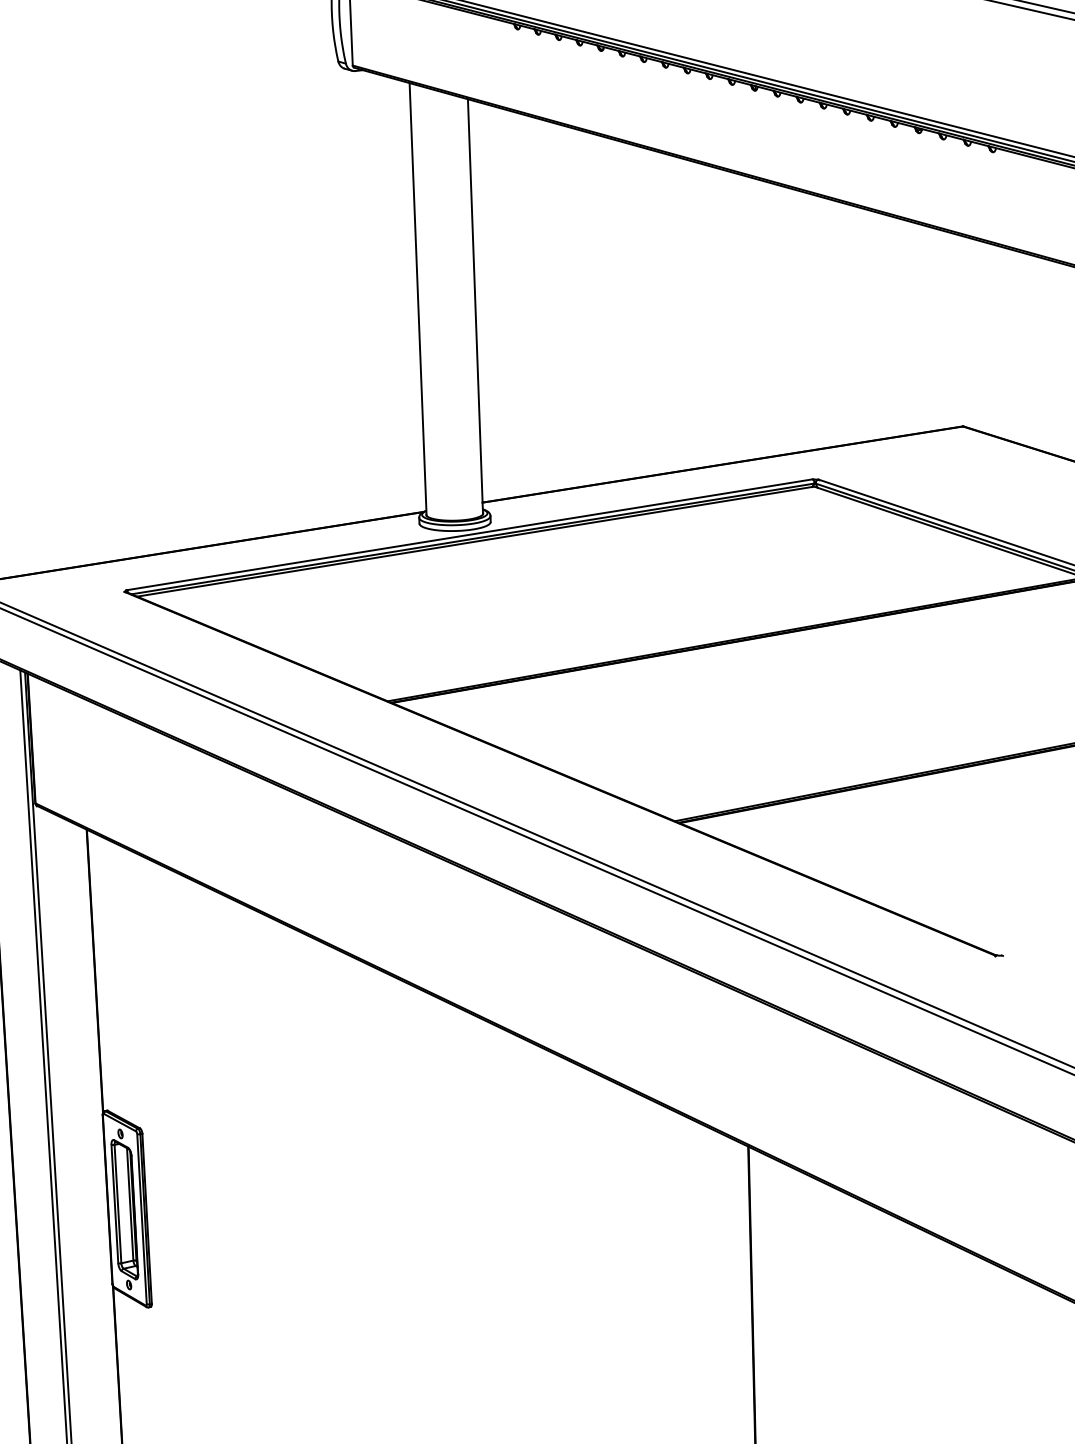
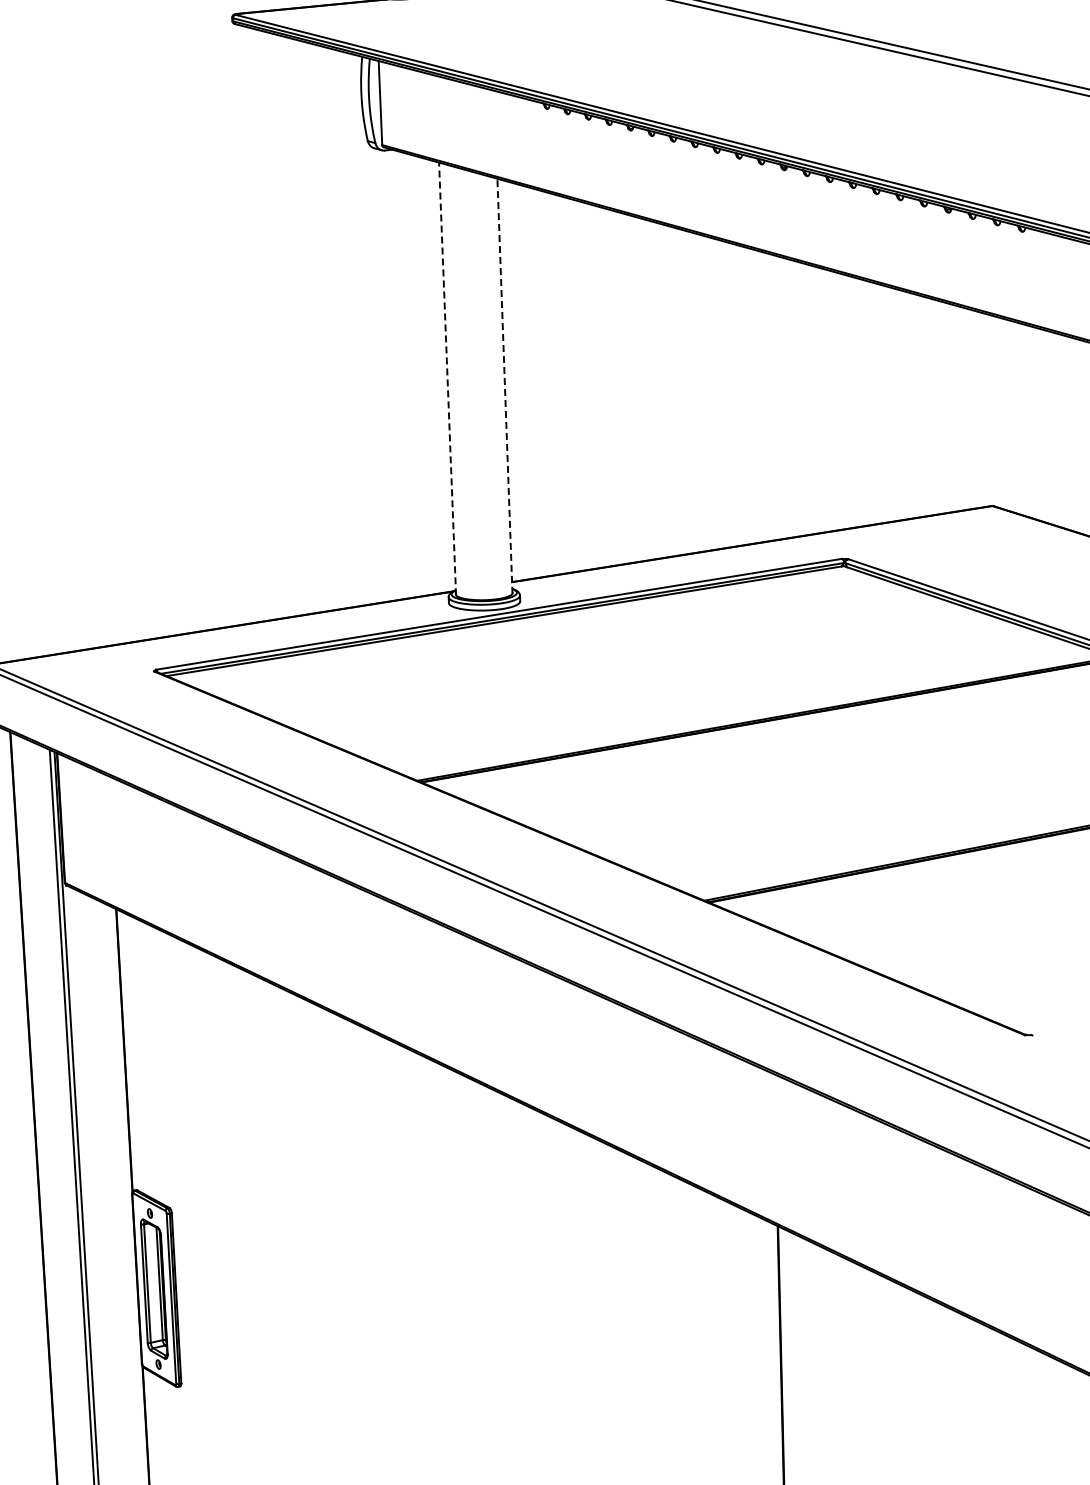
line: (418, 298) -> (447, 378), solid -> dashed
line: (475, 306) -> (504, 386), solid -> dashed

